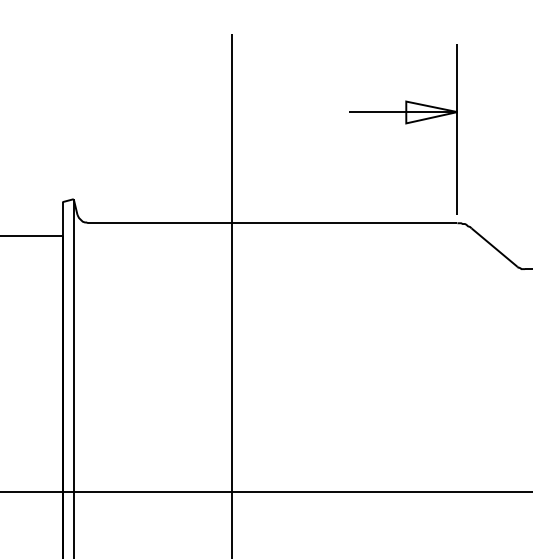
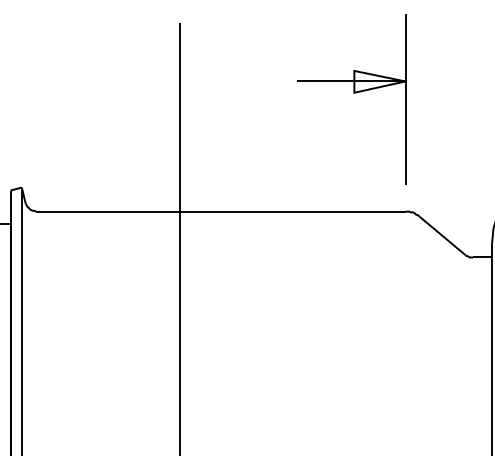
part: (403, 129) -> (351, 98), moved

